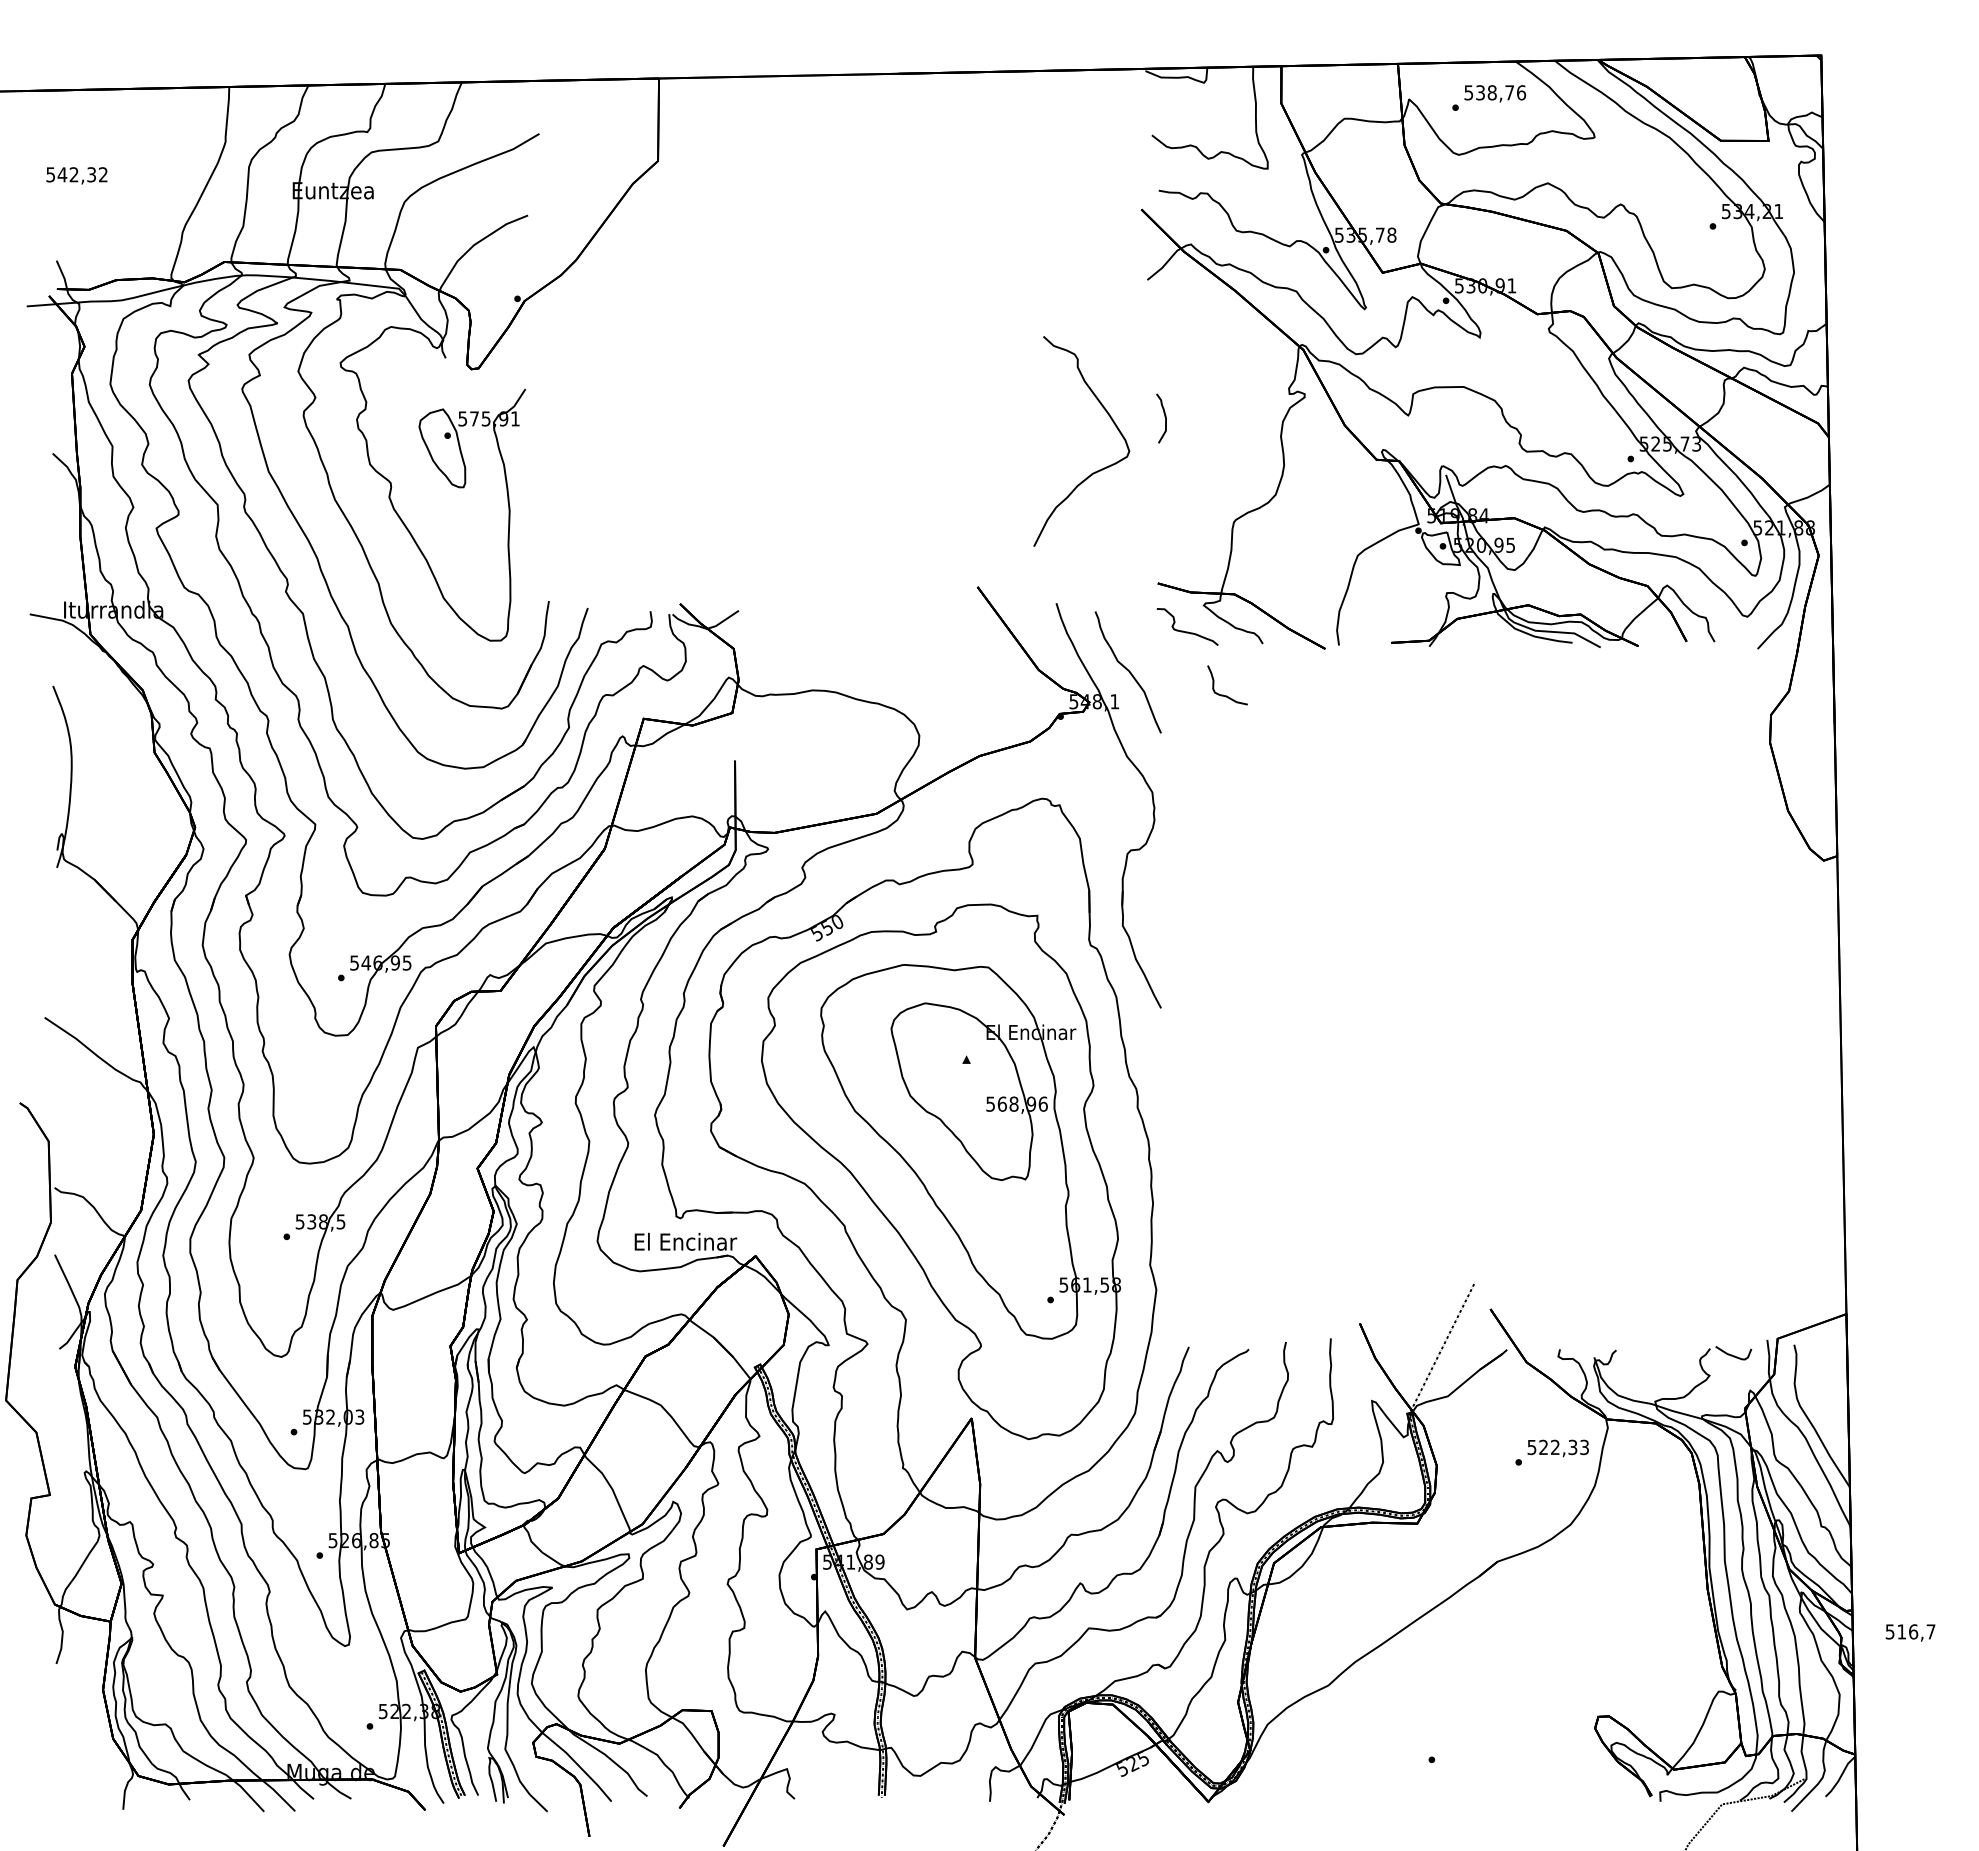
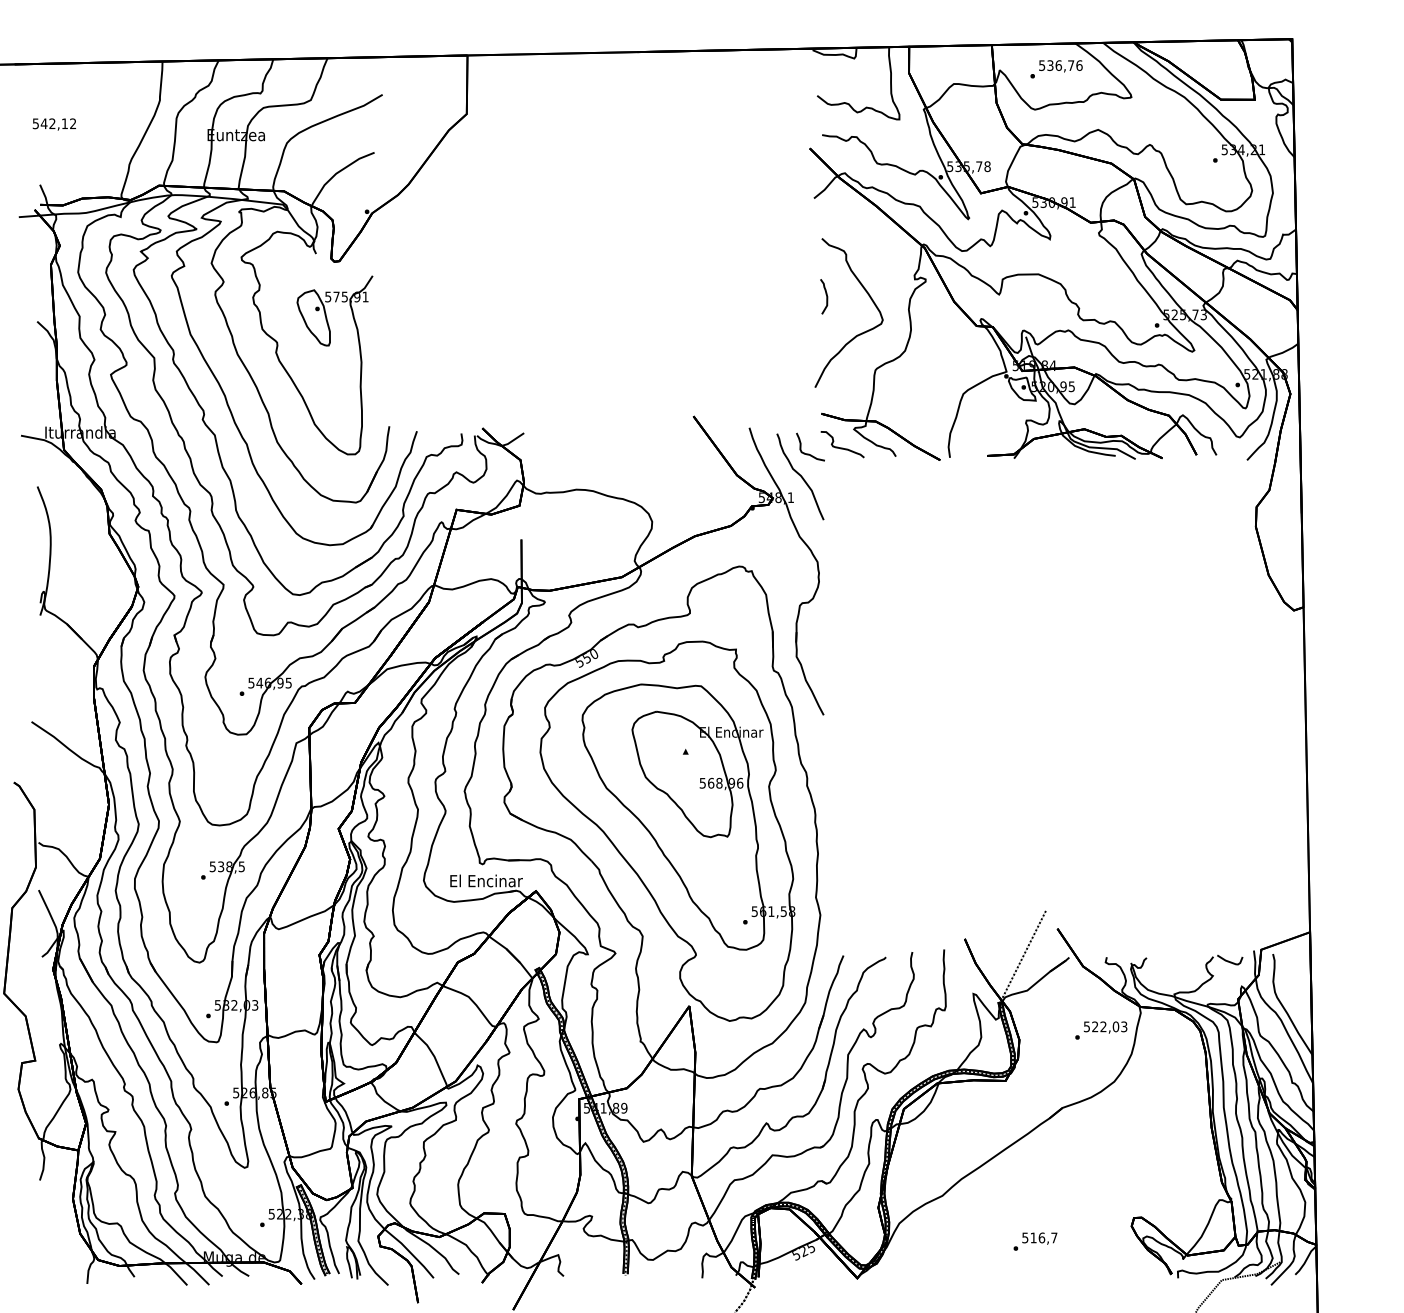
text: (1491, 92) -> (1058, 65), 538,76 -> 536,76
text: (91, 174) -> (64, 123), 542,32 -> 542,12
curve: (1092, 472) -> (856, 335), moved
curve: (1223, 694) -> (807, 453), moved
text: (1572, 1447) -> (1115, 1026), 522,33 -> 522,03
text: (1910, 1632) -> (1039, 1238), moved

